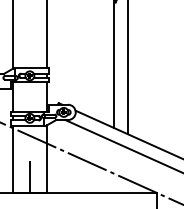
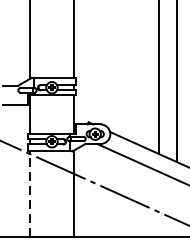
line: (12, 159) -> (29, 194), solid -> dashed
line: (29, 176) -> (51, 215), removed

